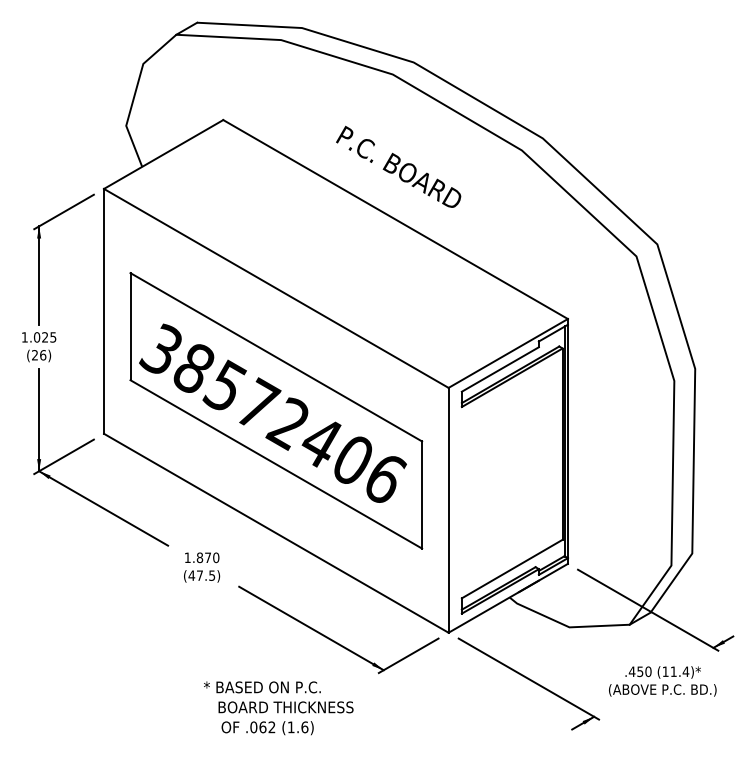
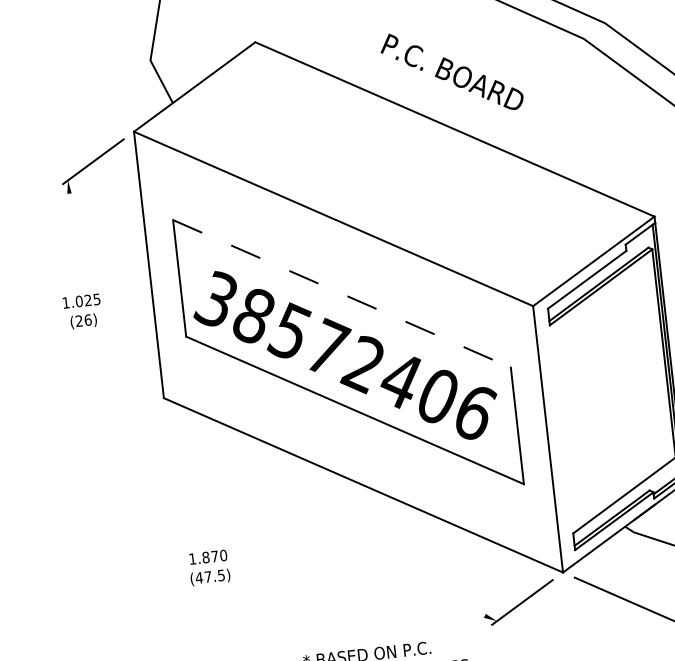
line: (39, 275) -> (74, 233), removed
line: (276, 357) -> (342, 294), solid -> dashed
part: (91, 442) -> (151, 409), removed
text: (202, 567) -> (209, 567), moved
line: (311, 628) -> (413, 584), removed

